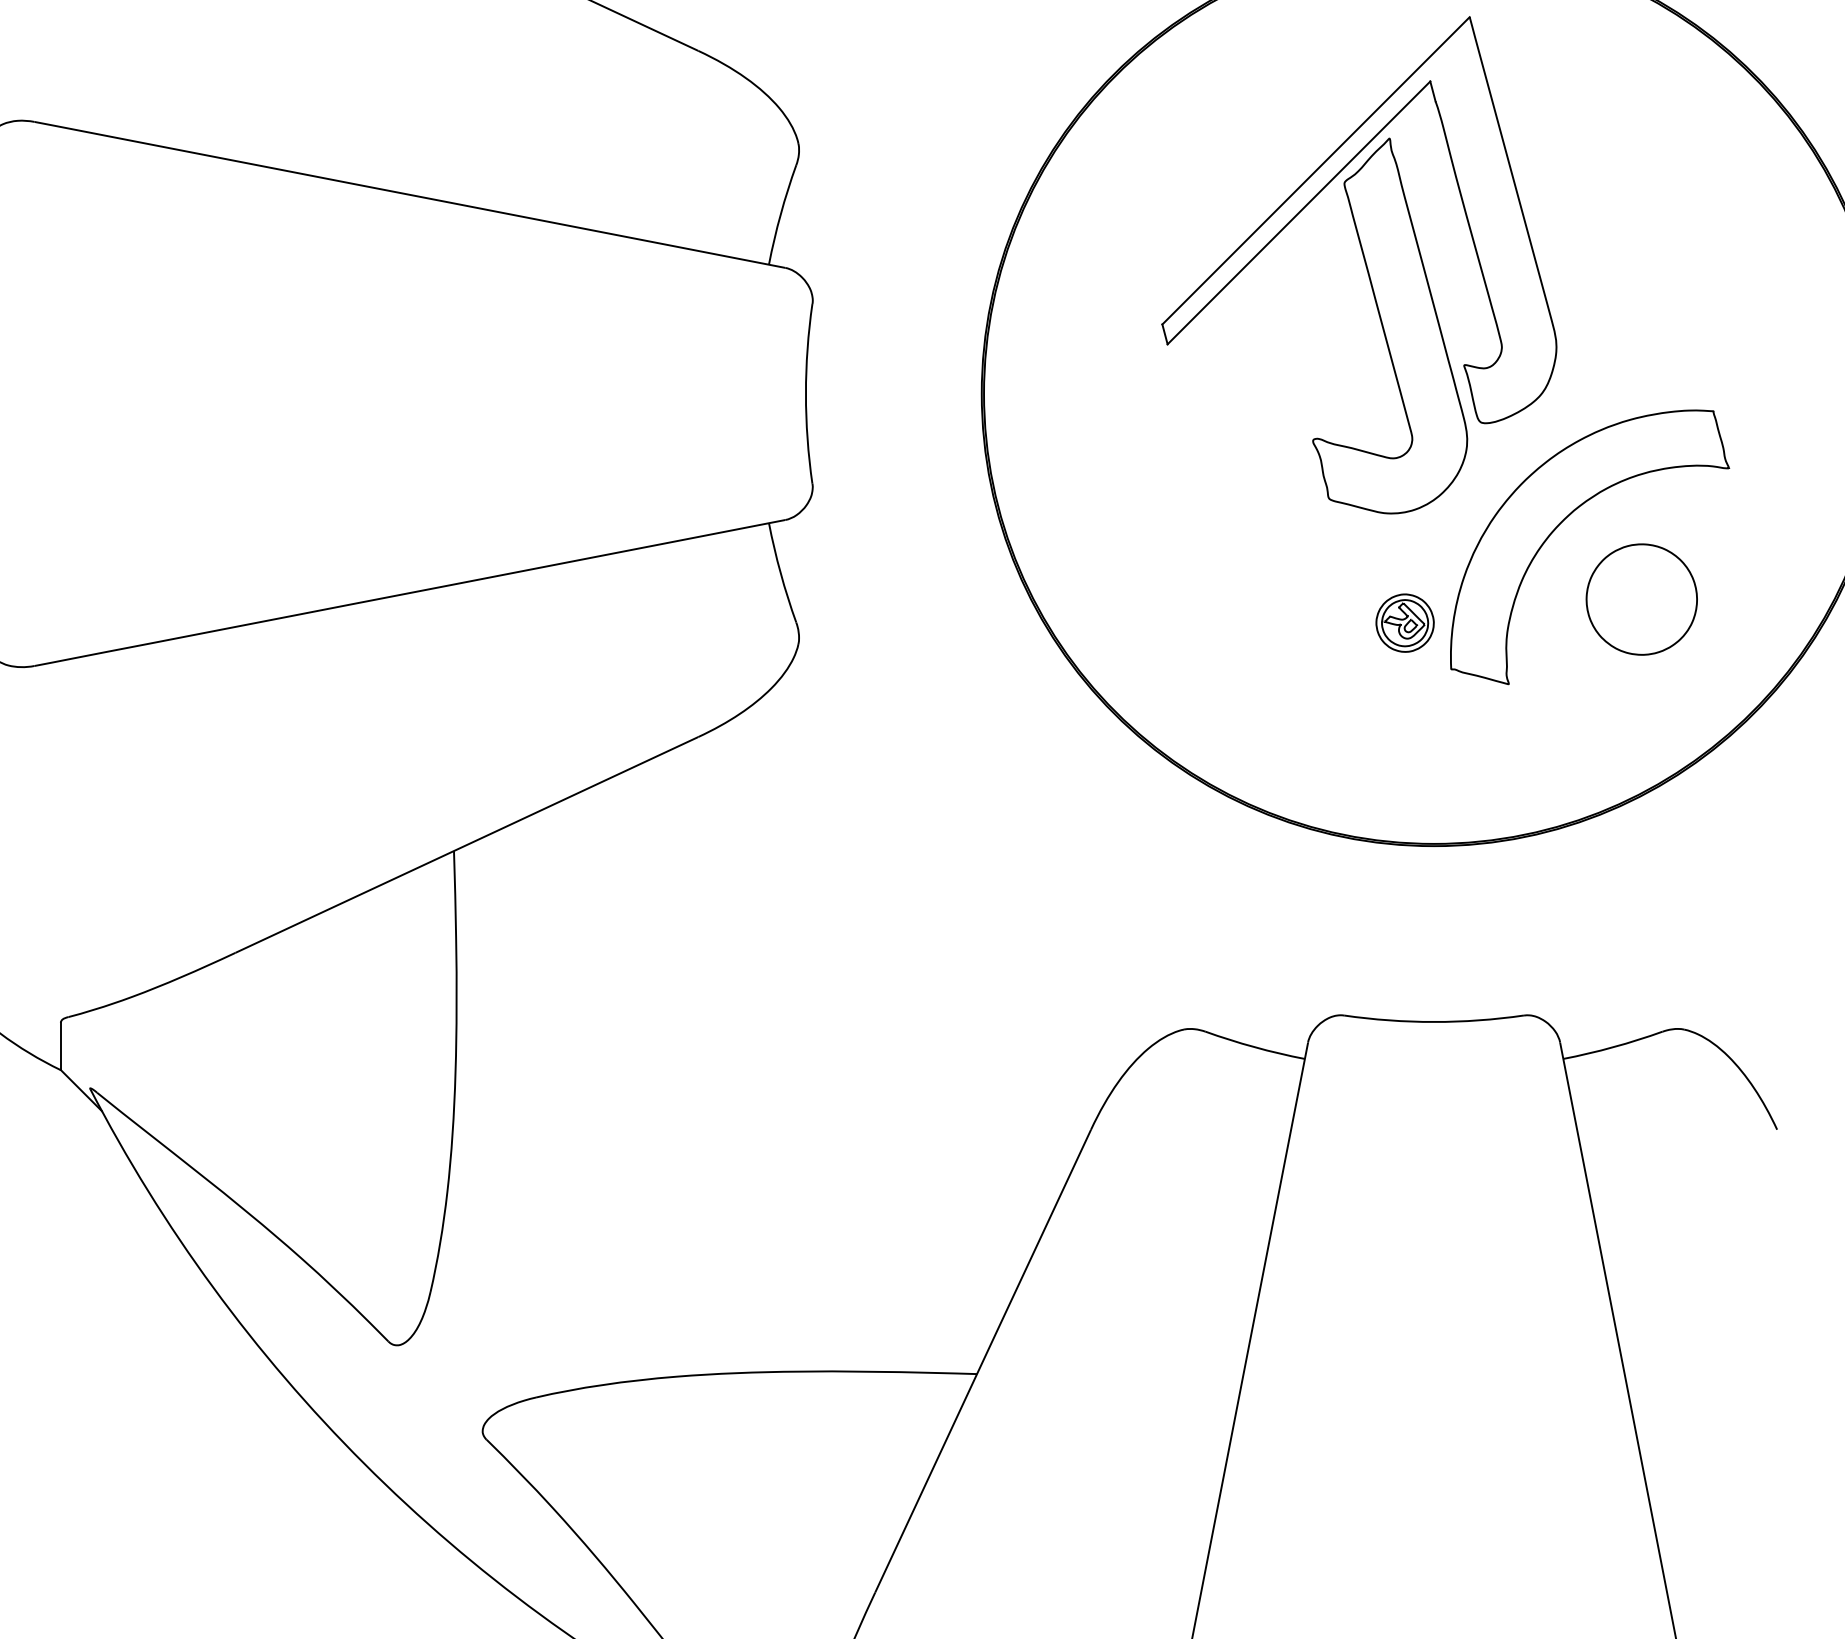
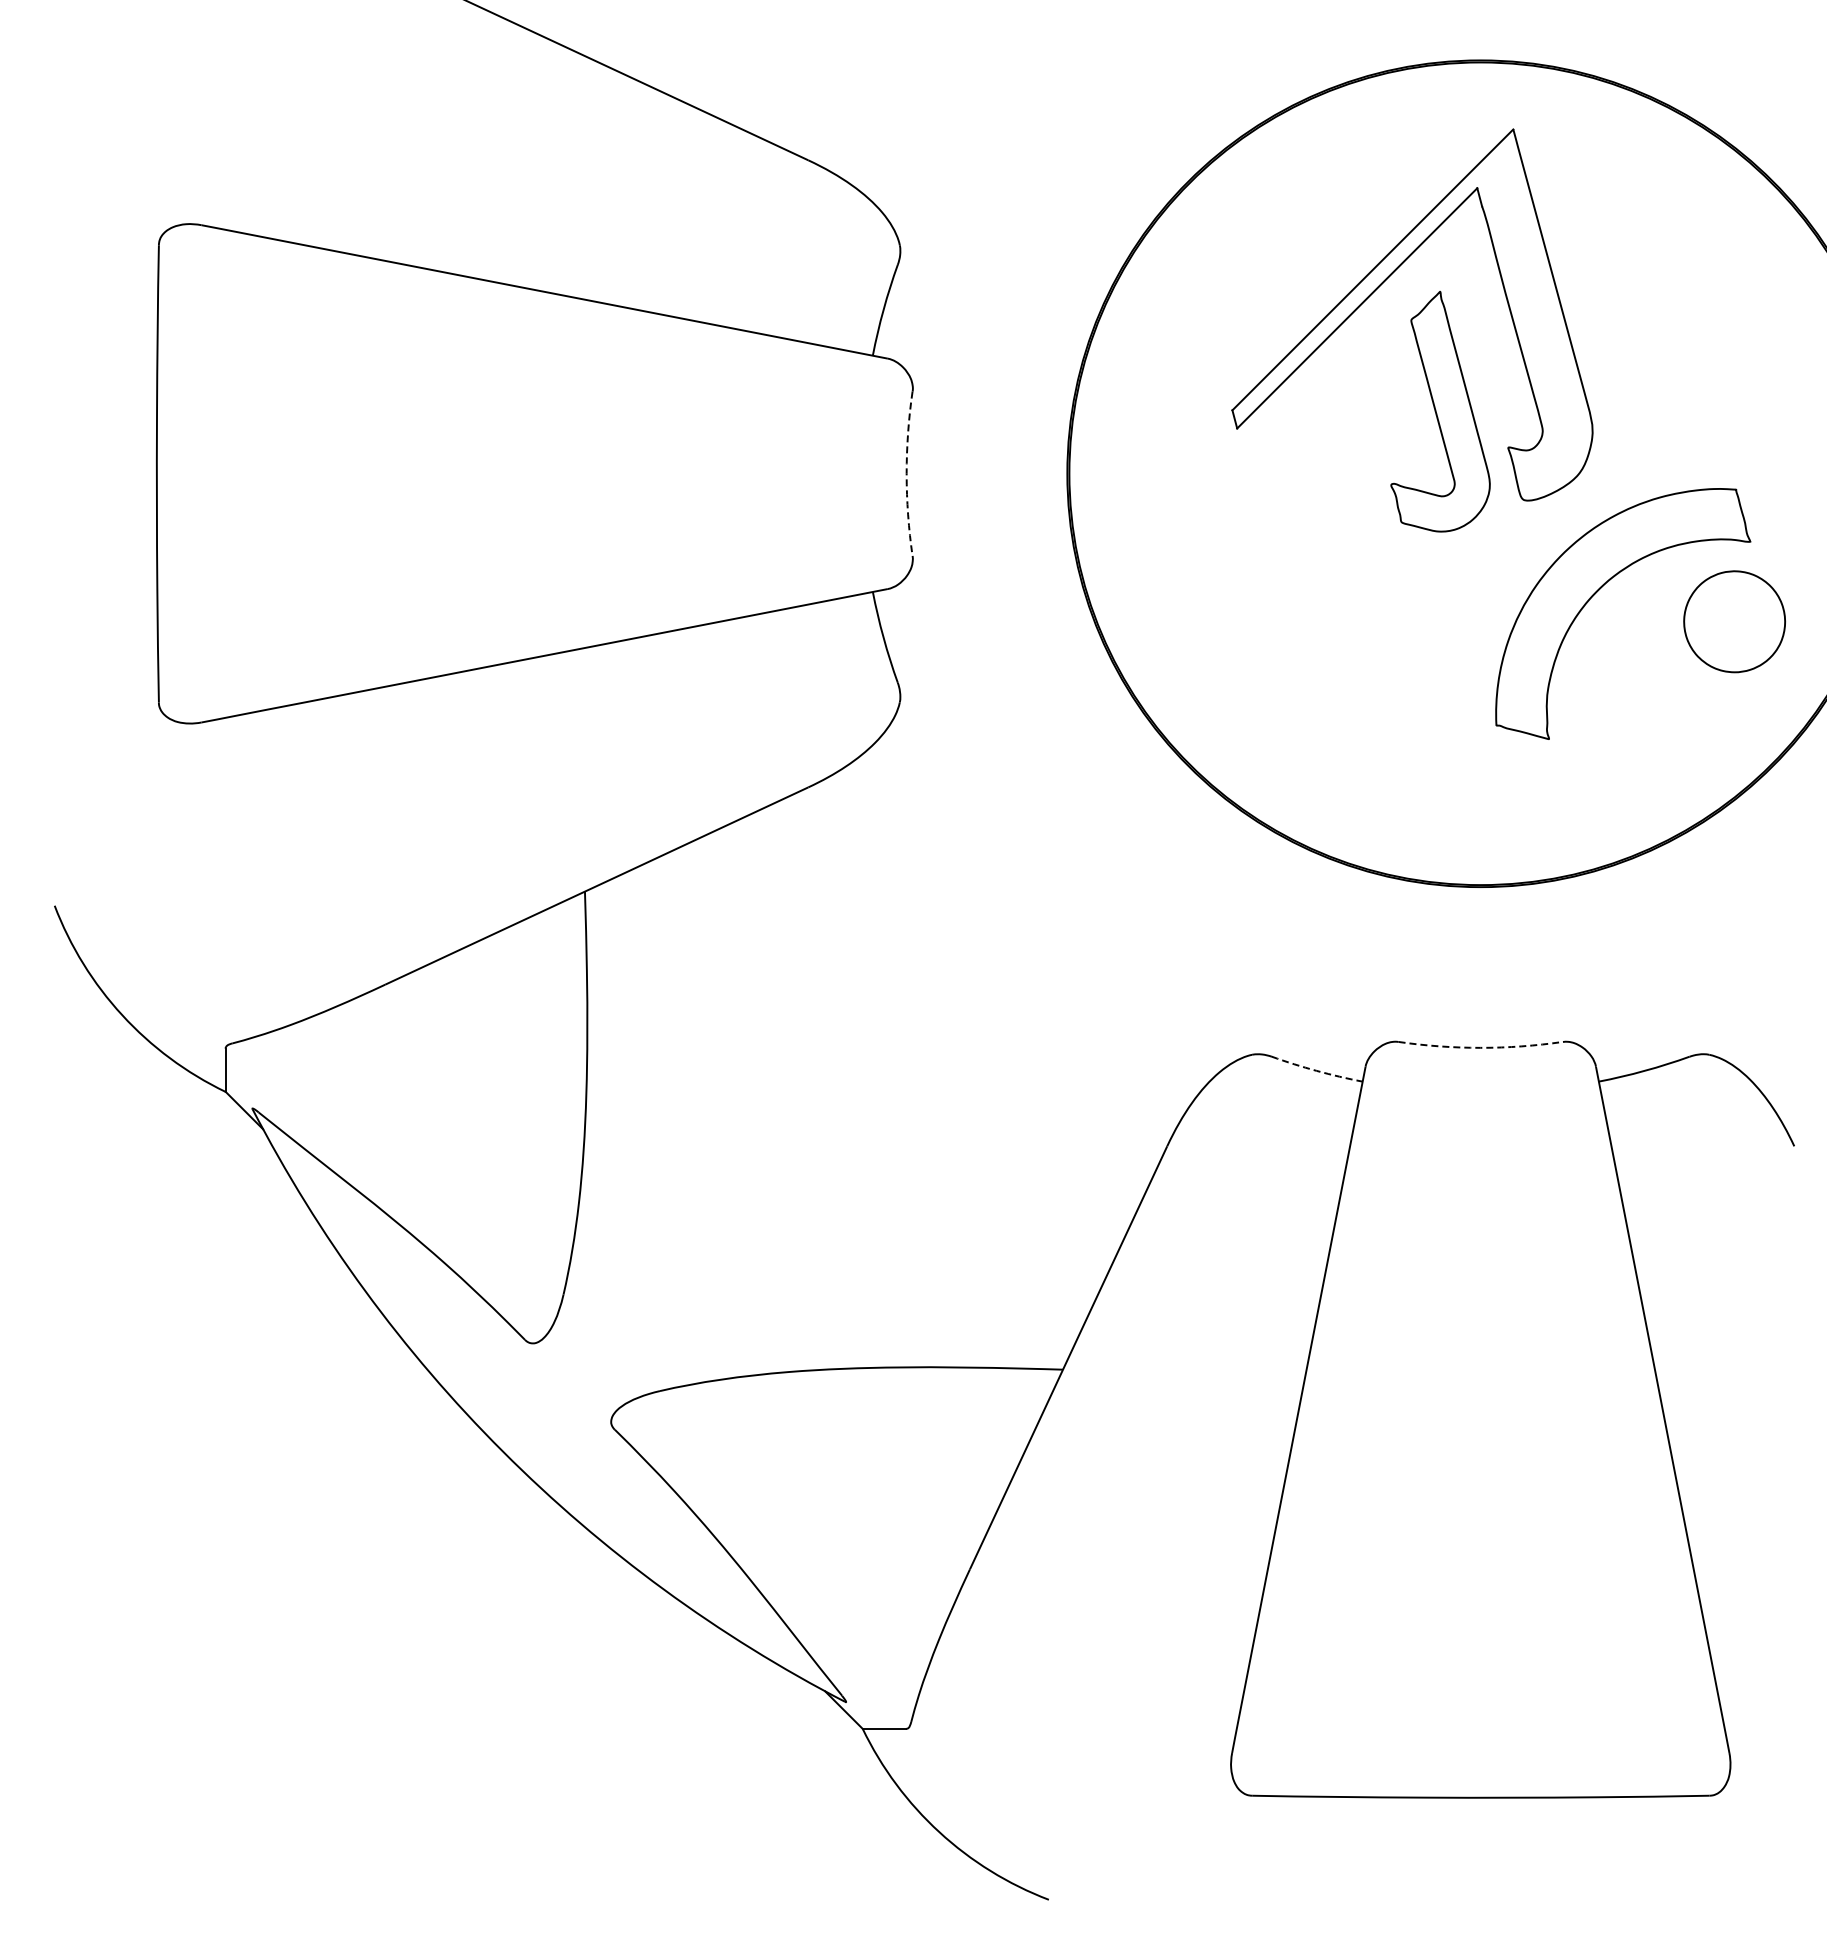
part: (1390, 325) -> (1440, 411), size x0.7
arc: (805, 393) -> (906, 473), solid -> dashed
part: (1641, 599) -> (1734, 621), moved
part: (1405, 623) -> (1454, 683), removed
arc: (1433, 1021) -> (1480, 1047), solid -> dashed
arc: (1254, 1046) -> (1316, 1070), solid -> dashed

